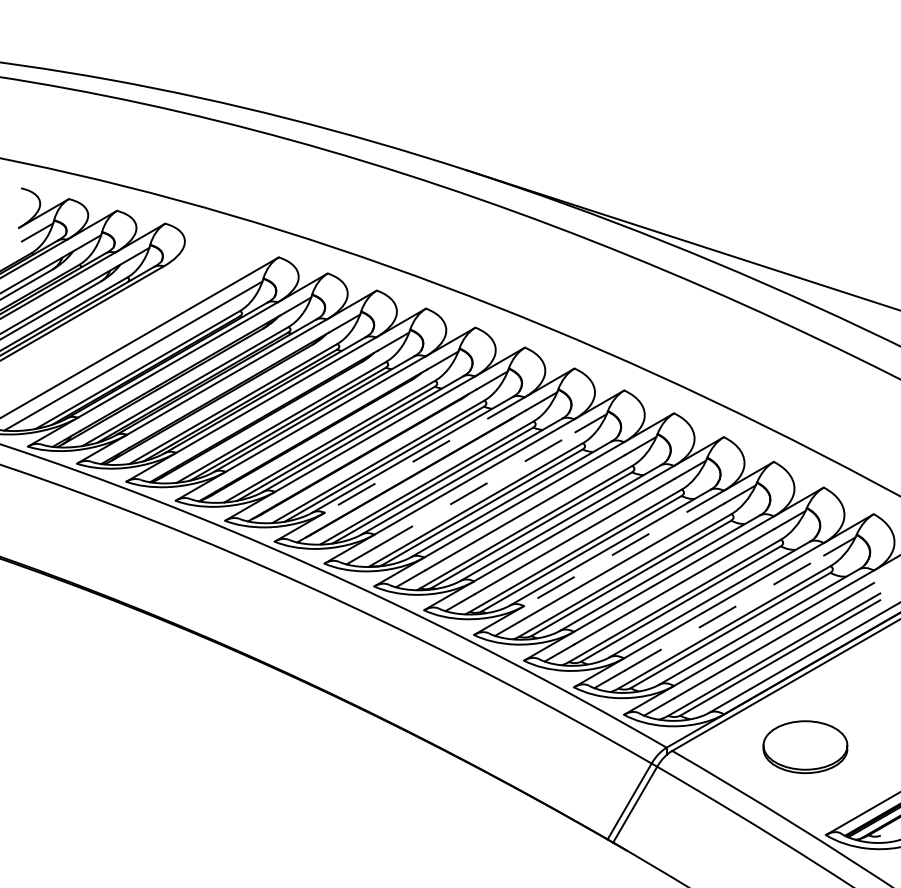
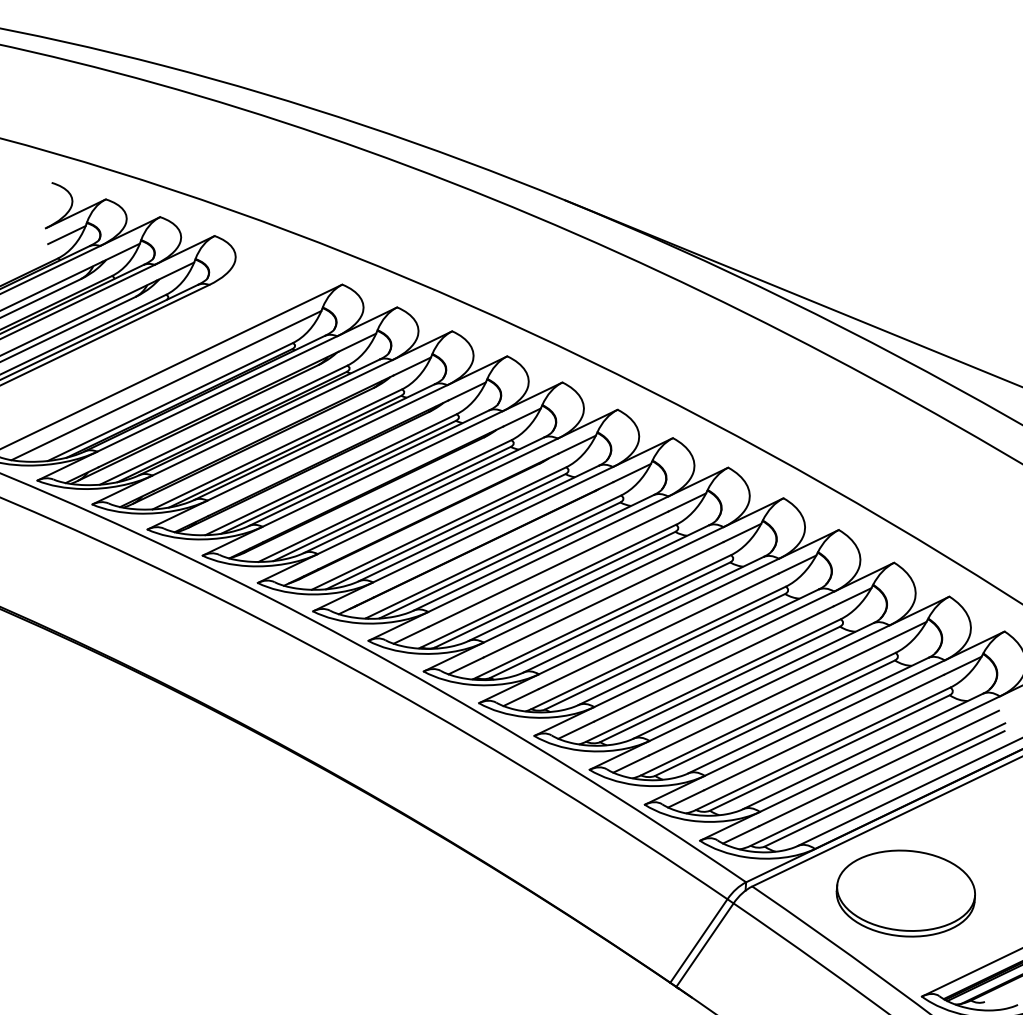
line: (424, 455) -> (492, 525), dashed -> solid
line: (475, 489) -> (548, 568), dashed -> solid
line: (623, 548) -> (713, 649), dashed -> solid
line: (724, 612) -> (824, 731), dashed -> solid
part: (805, 747) -> (905, 894), size x1.43

